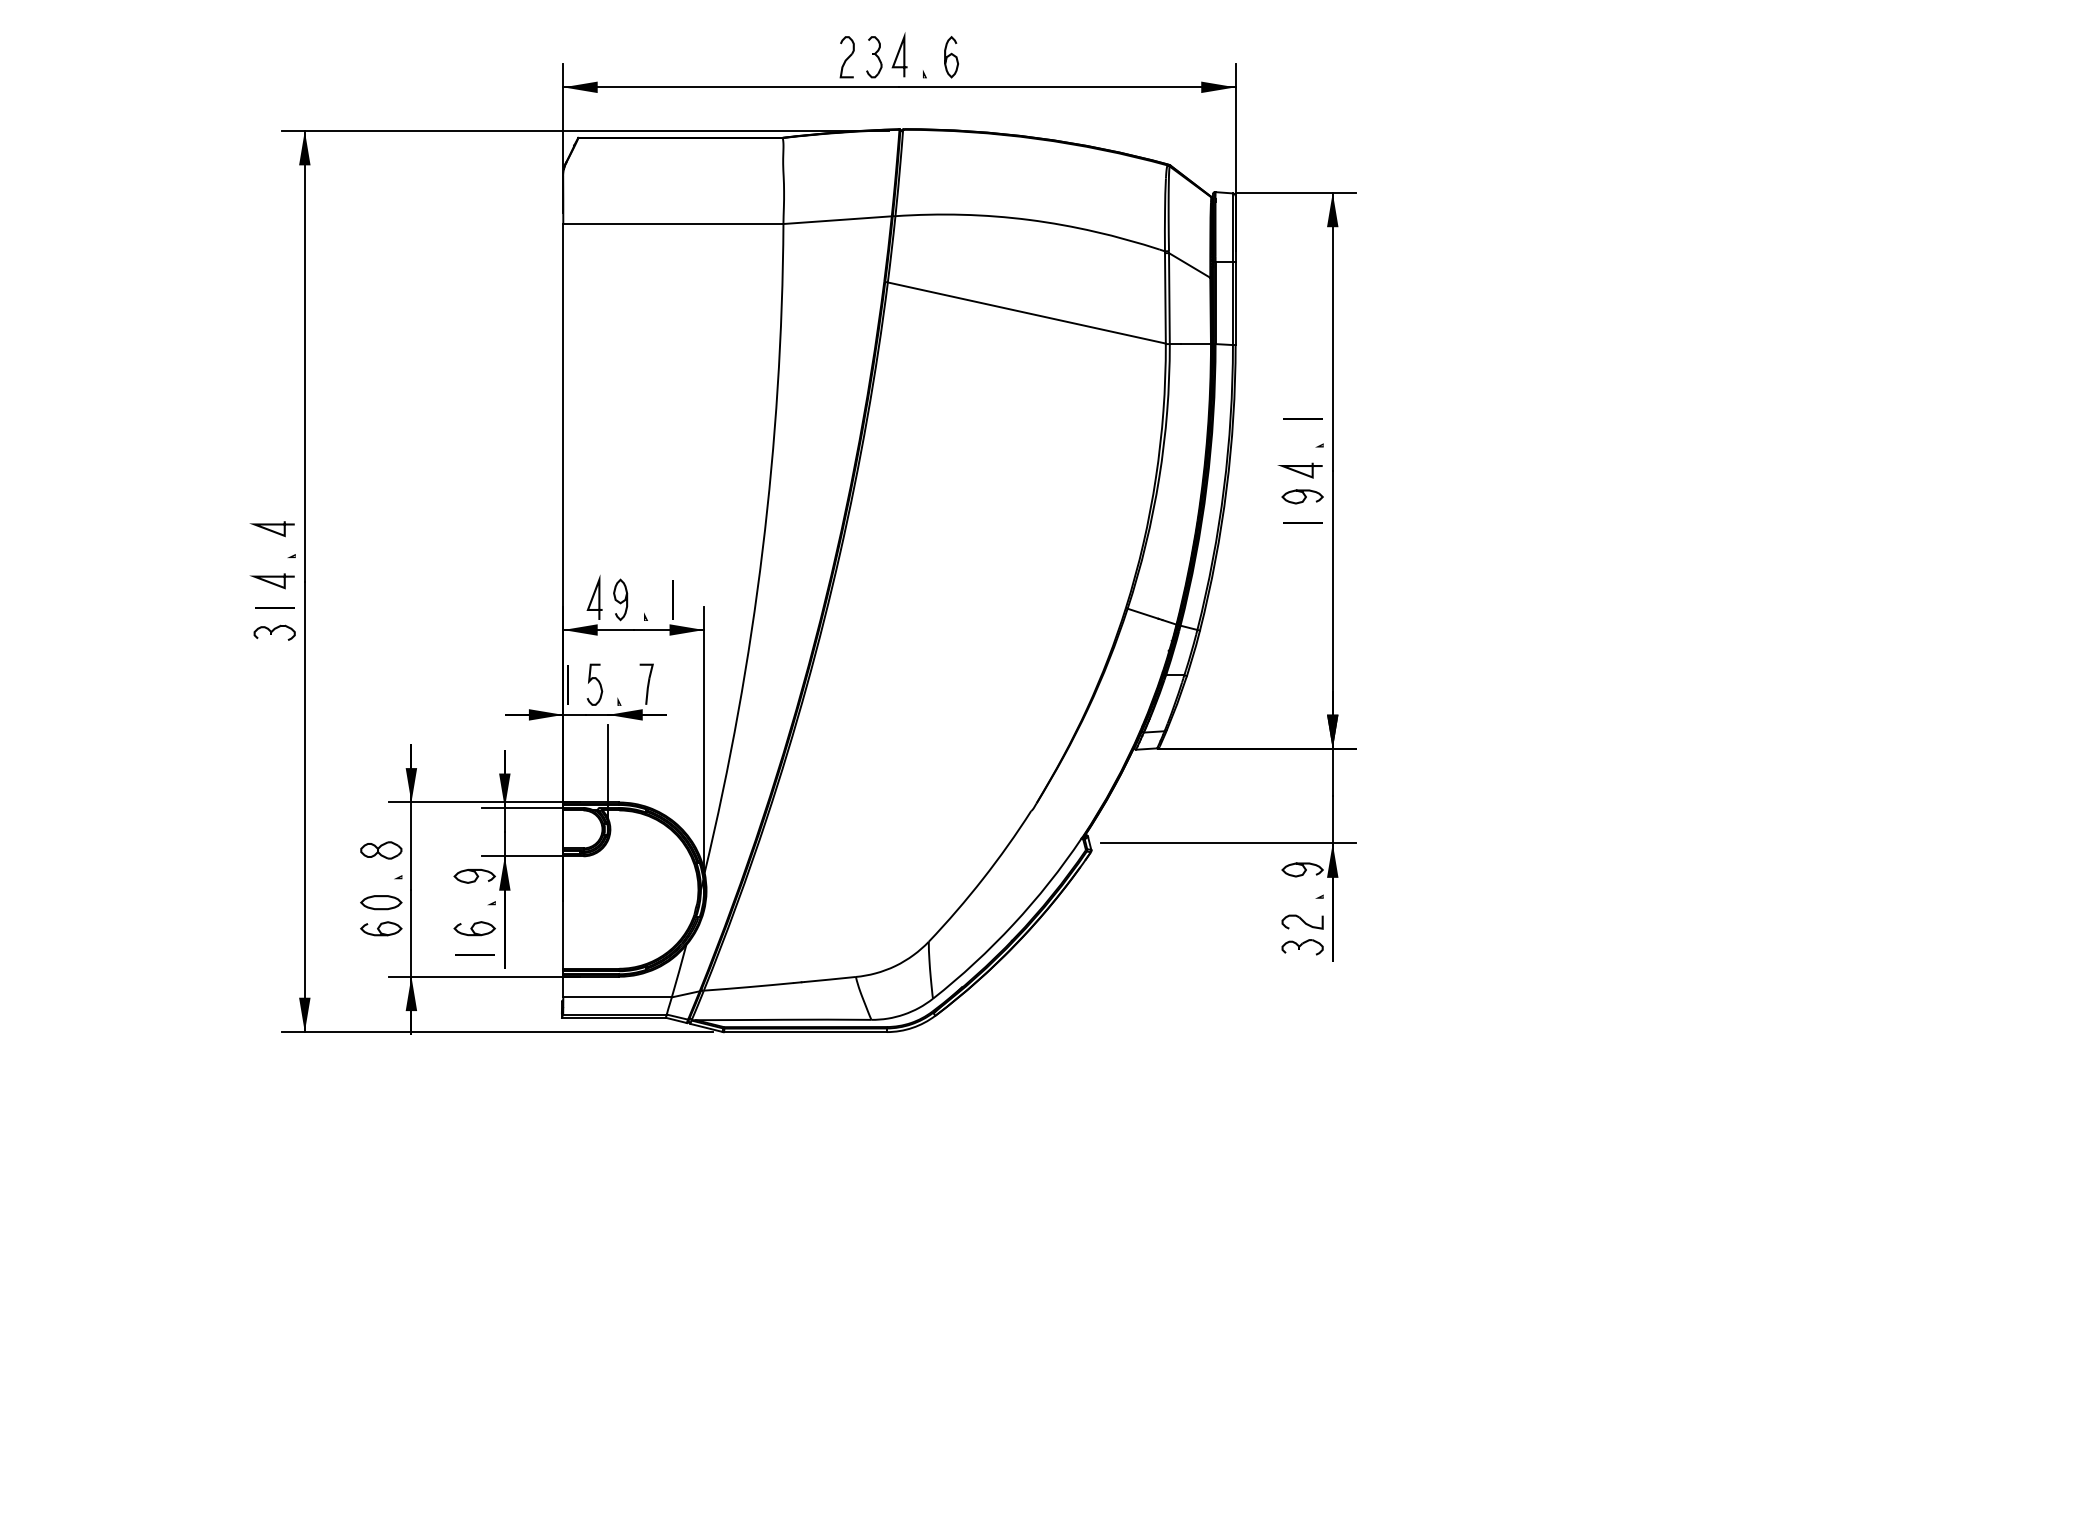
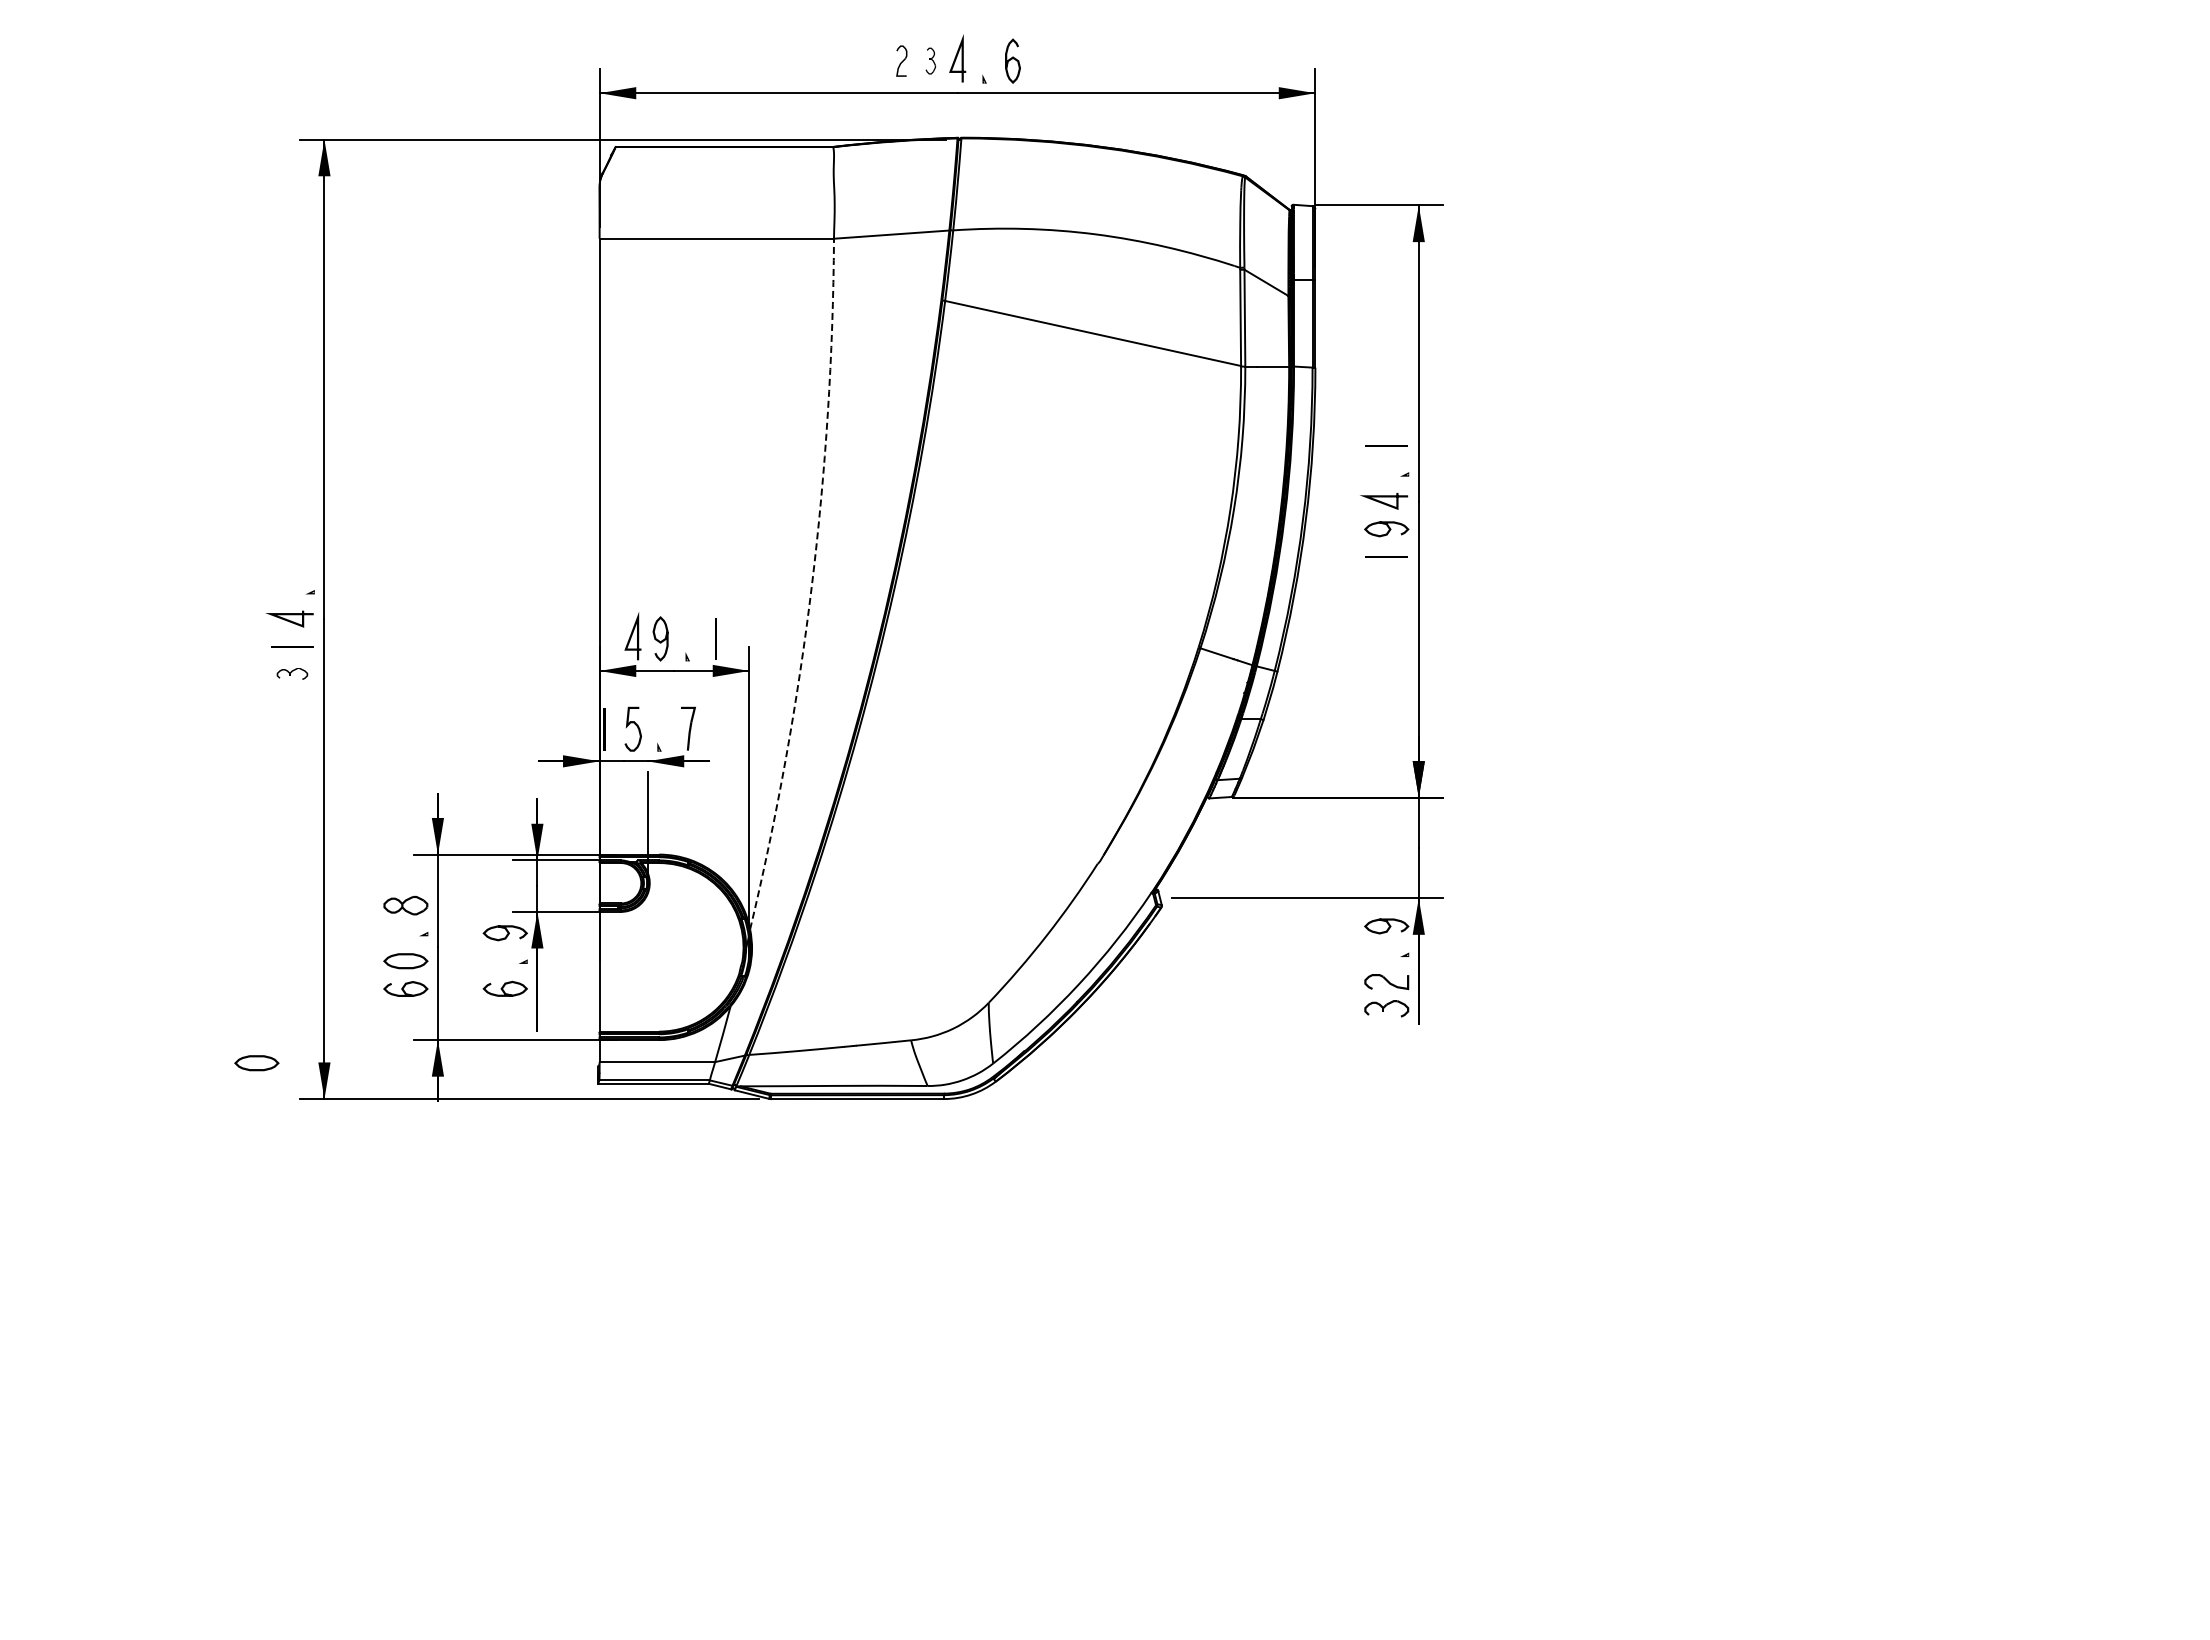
part: (846, 56) -> (901, 60), size x0.7
part: (874, 56) -> (930, 60), size x0.6
line: (272, 530) -> (289, 564), removed
arc: (762, 550) -> (811, 586), solid -> dashed
part: (274, 632) -> (292, 673), size x0.7
line: (474, 954) -> (505, 1016), removed
part: (241, 998) -> (256, 1063), added

